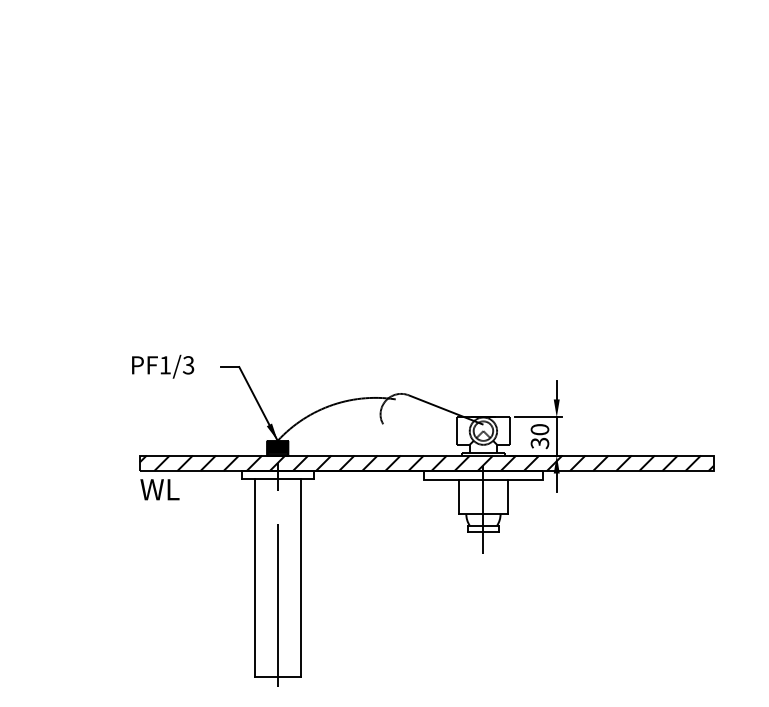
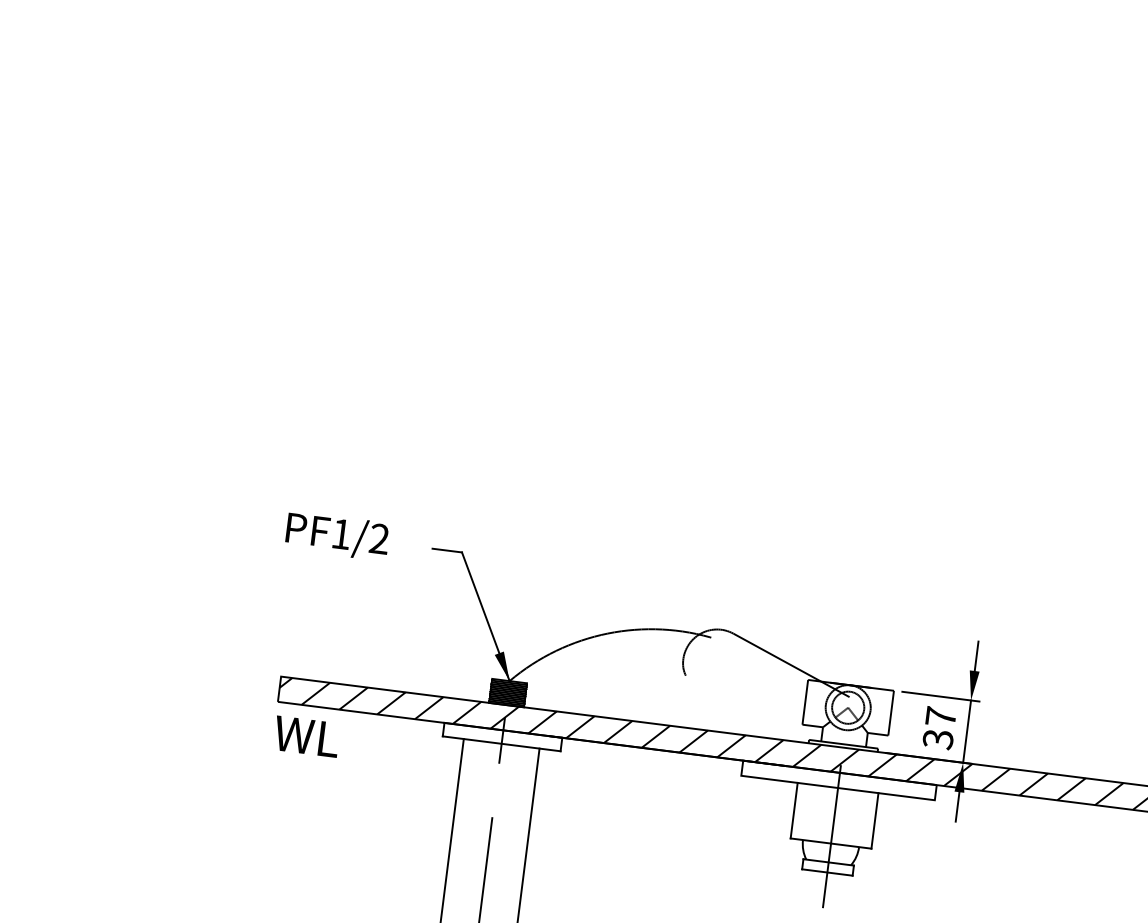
text: (188, 365) -> (379, 539), PF1/3 -> PF1/2
text: (539, 429) -> (940, 716), 30 -> 37

